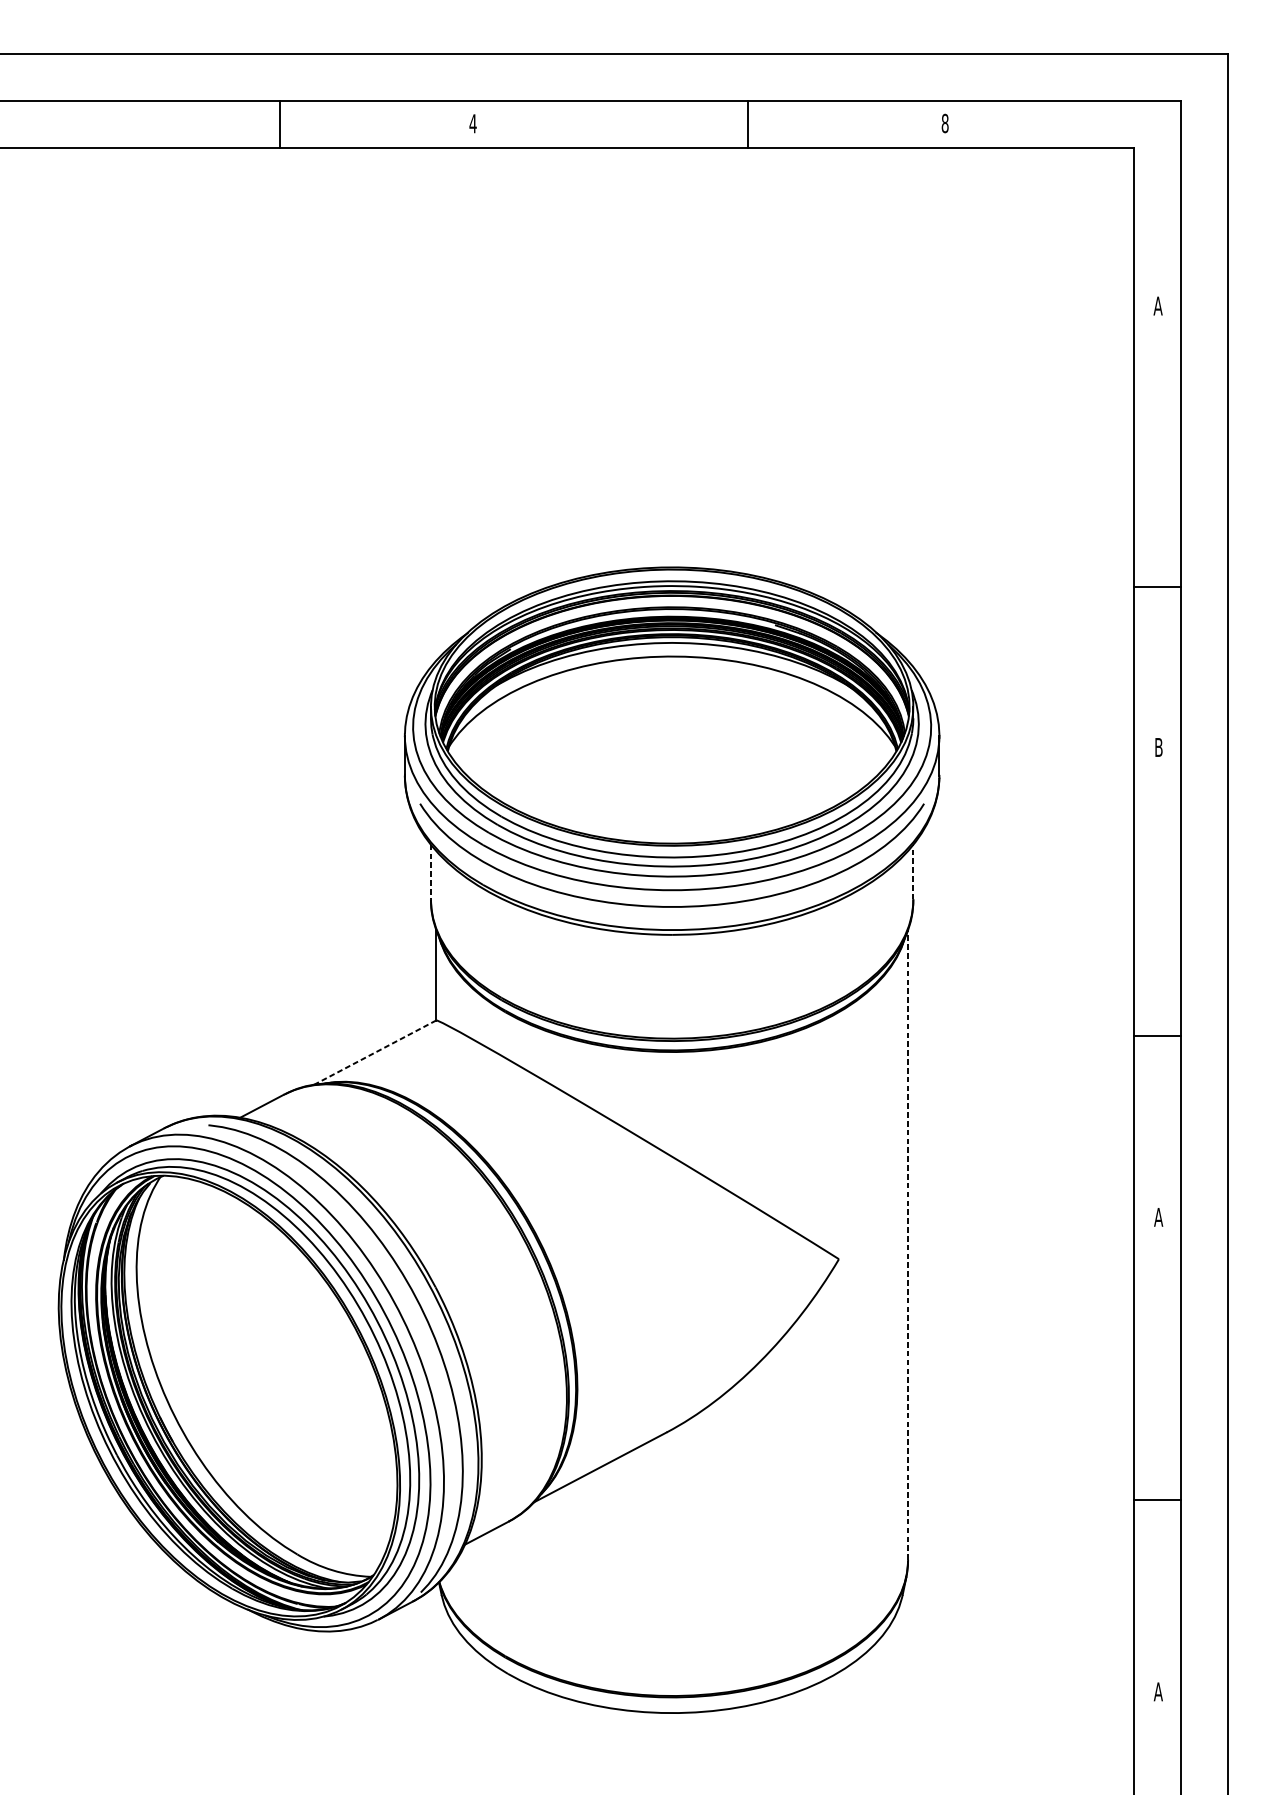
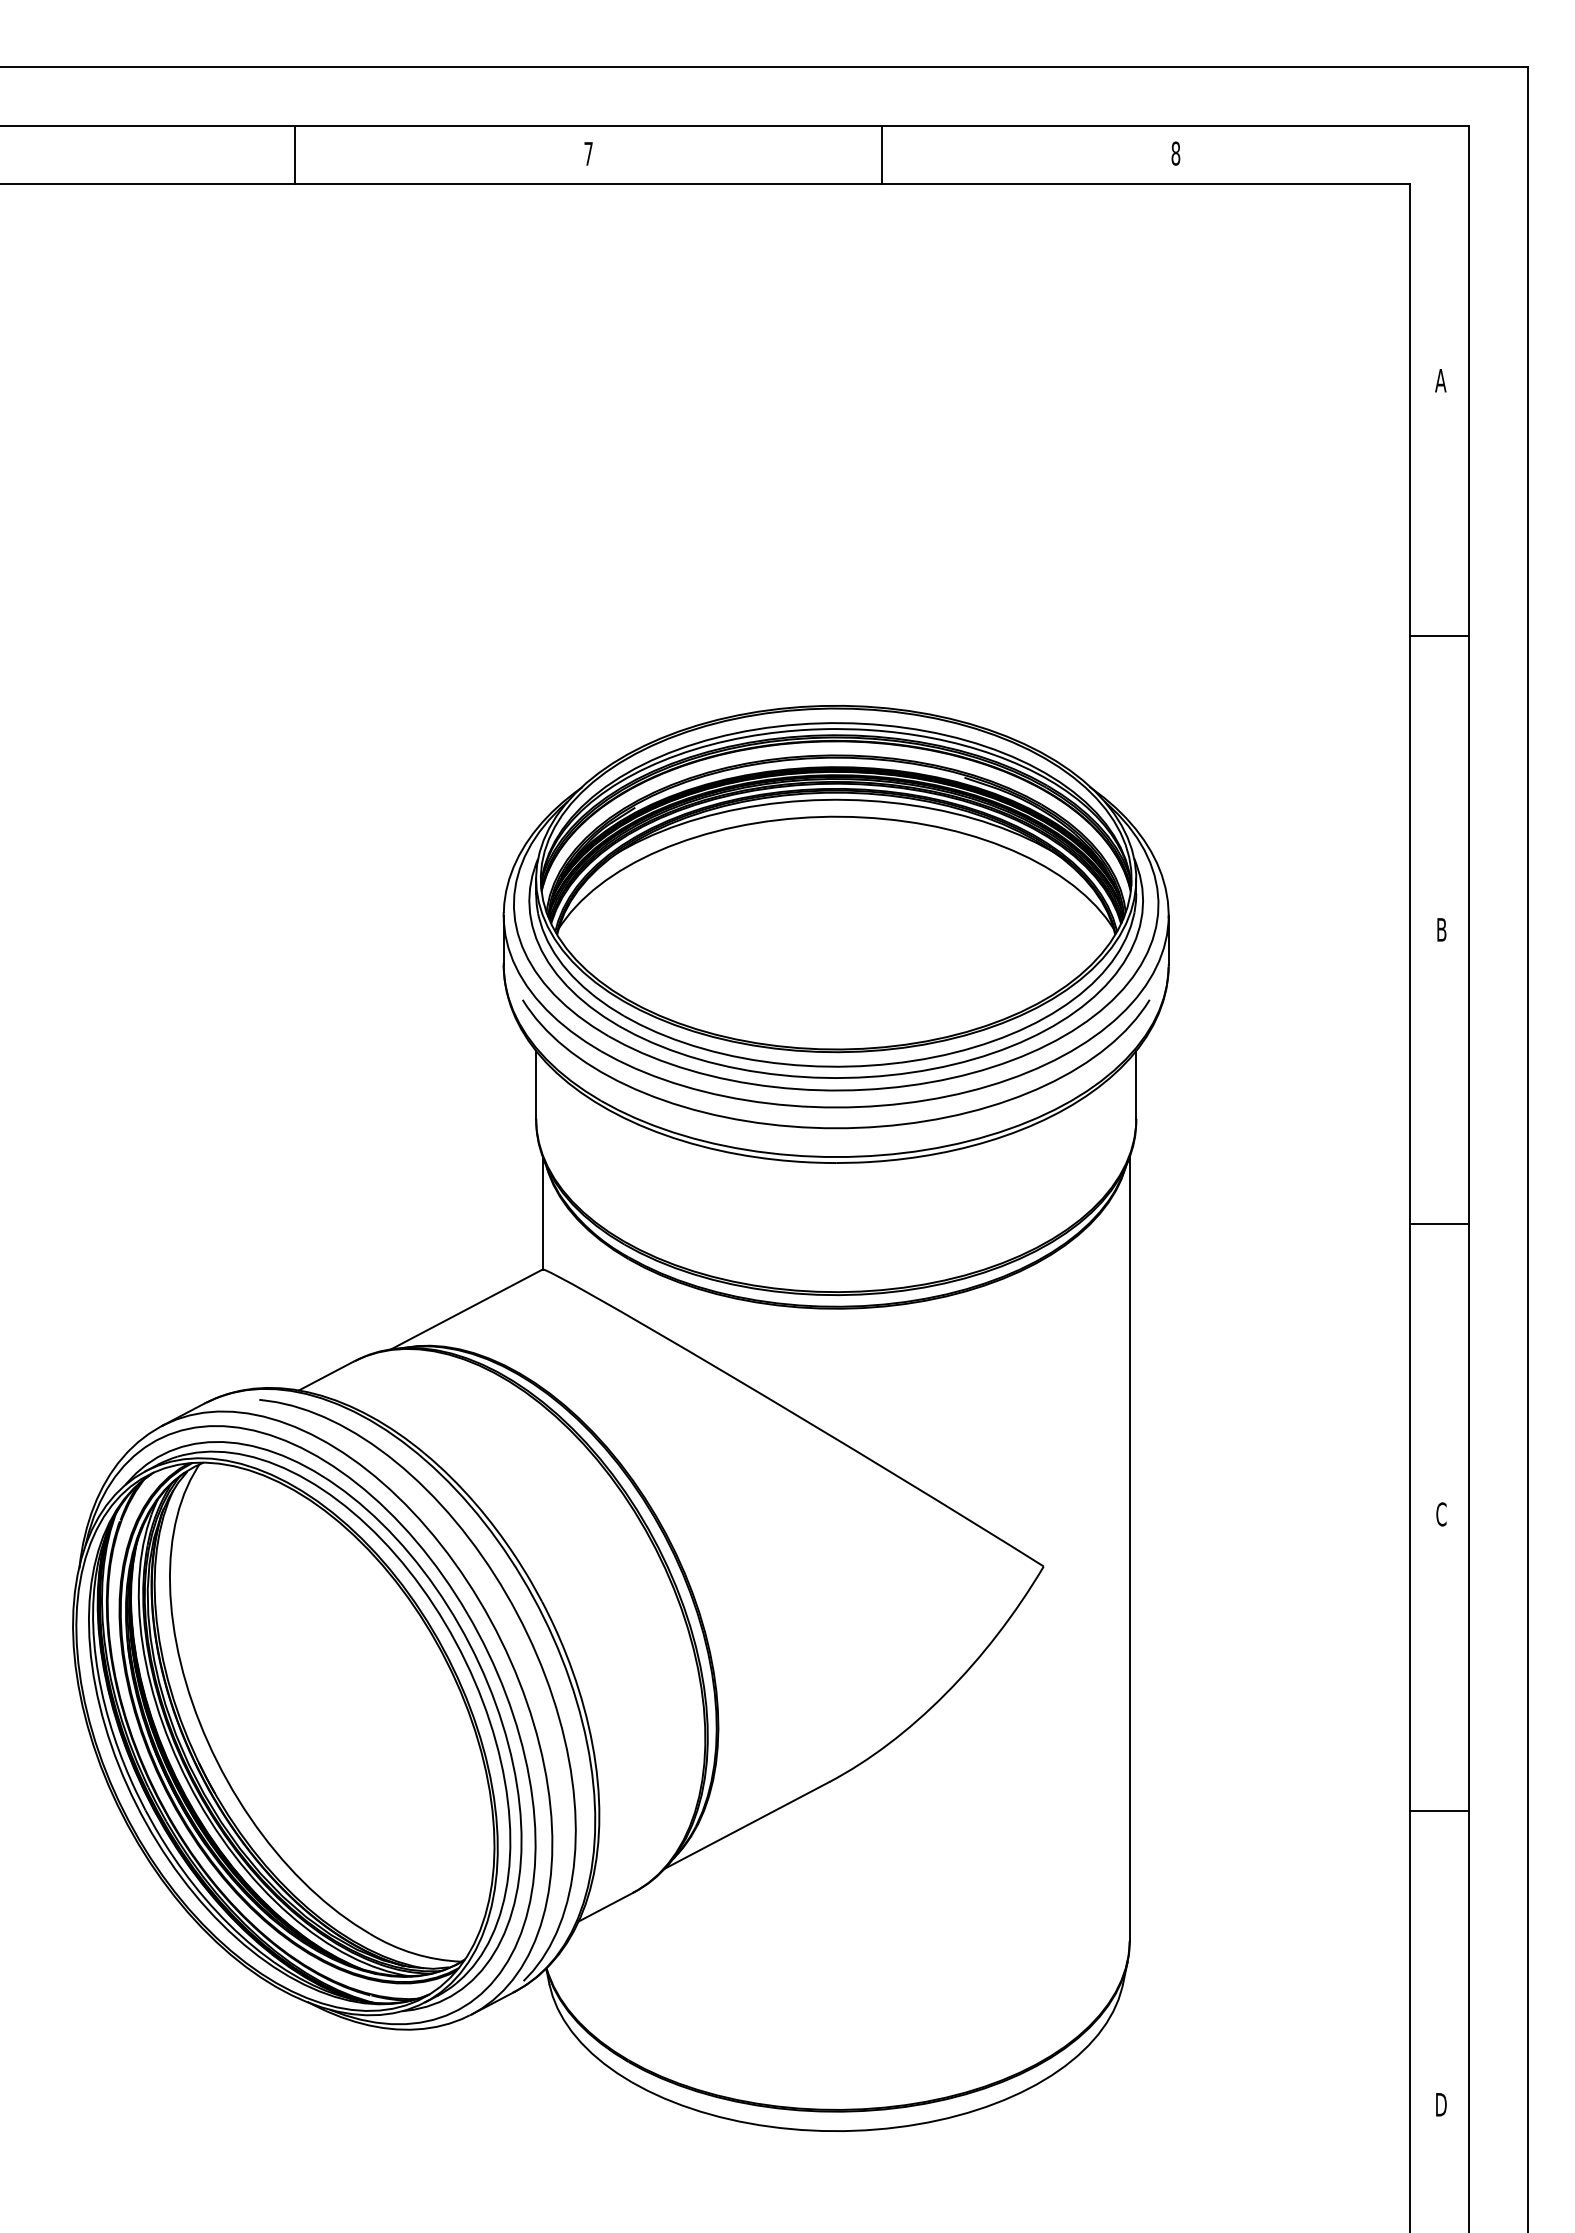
text: (473, 123) -> (588, 153), 4 -> 7
line: (279, 124) -> (294, 154), moved
line: (747, 124) -> (881, 154), moved
line: (1157, 587) -> (1439, 636), moved
line: (913, 871) -> (1136, 1084), dashed -> solid
line: (431, 872) -> (536, 1085), dashed -> solid
line: (1157, 1035) -> (1439, 1223), moved
line: (374, 1052) -> (466, 1309), dashed -> solid
text: (1158, 1217) -> (1441, 1514), A -> C
line: (907, 1243) -> (1129, 1547), dashed -> solid
line: (1157, 1499) -> (1439, 1810), moved
text: (1157, 1691) -> (1440, 2104), A -> D

